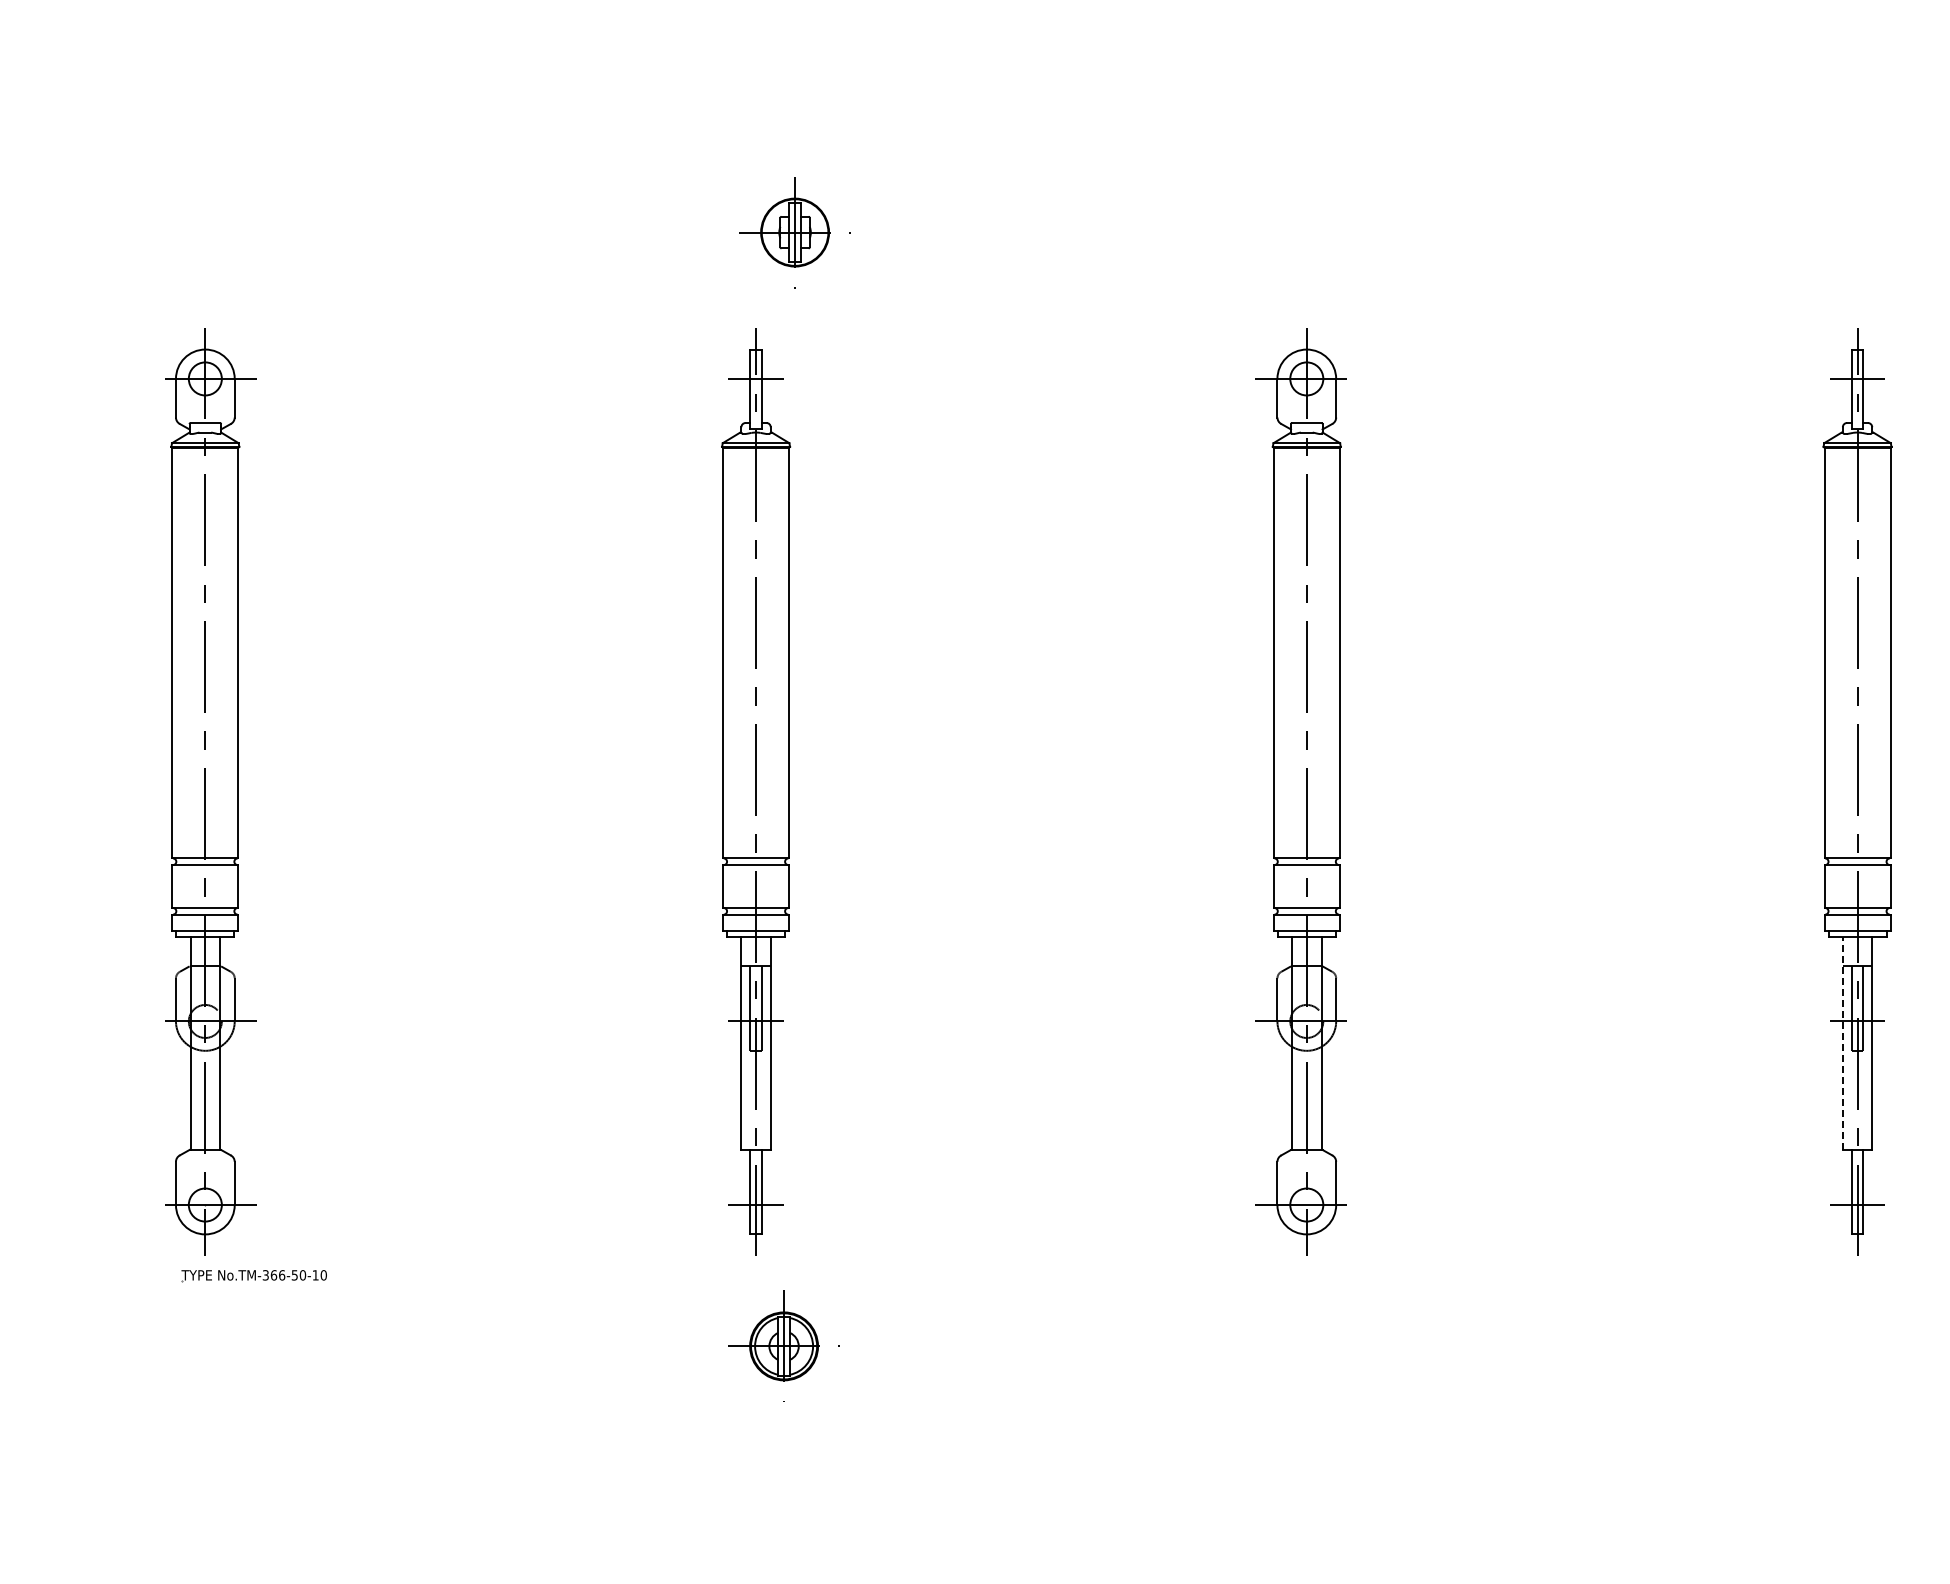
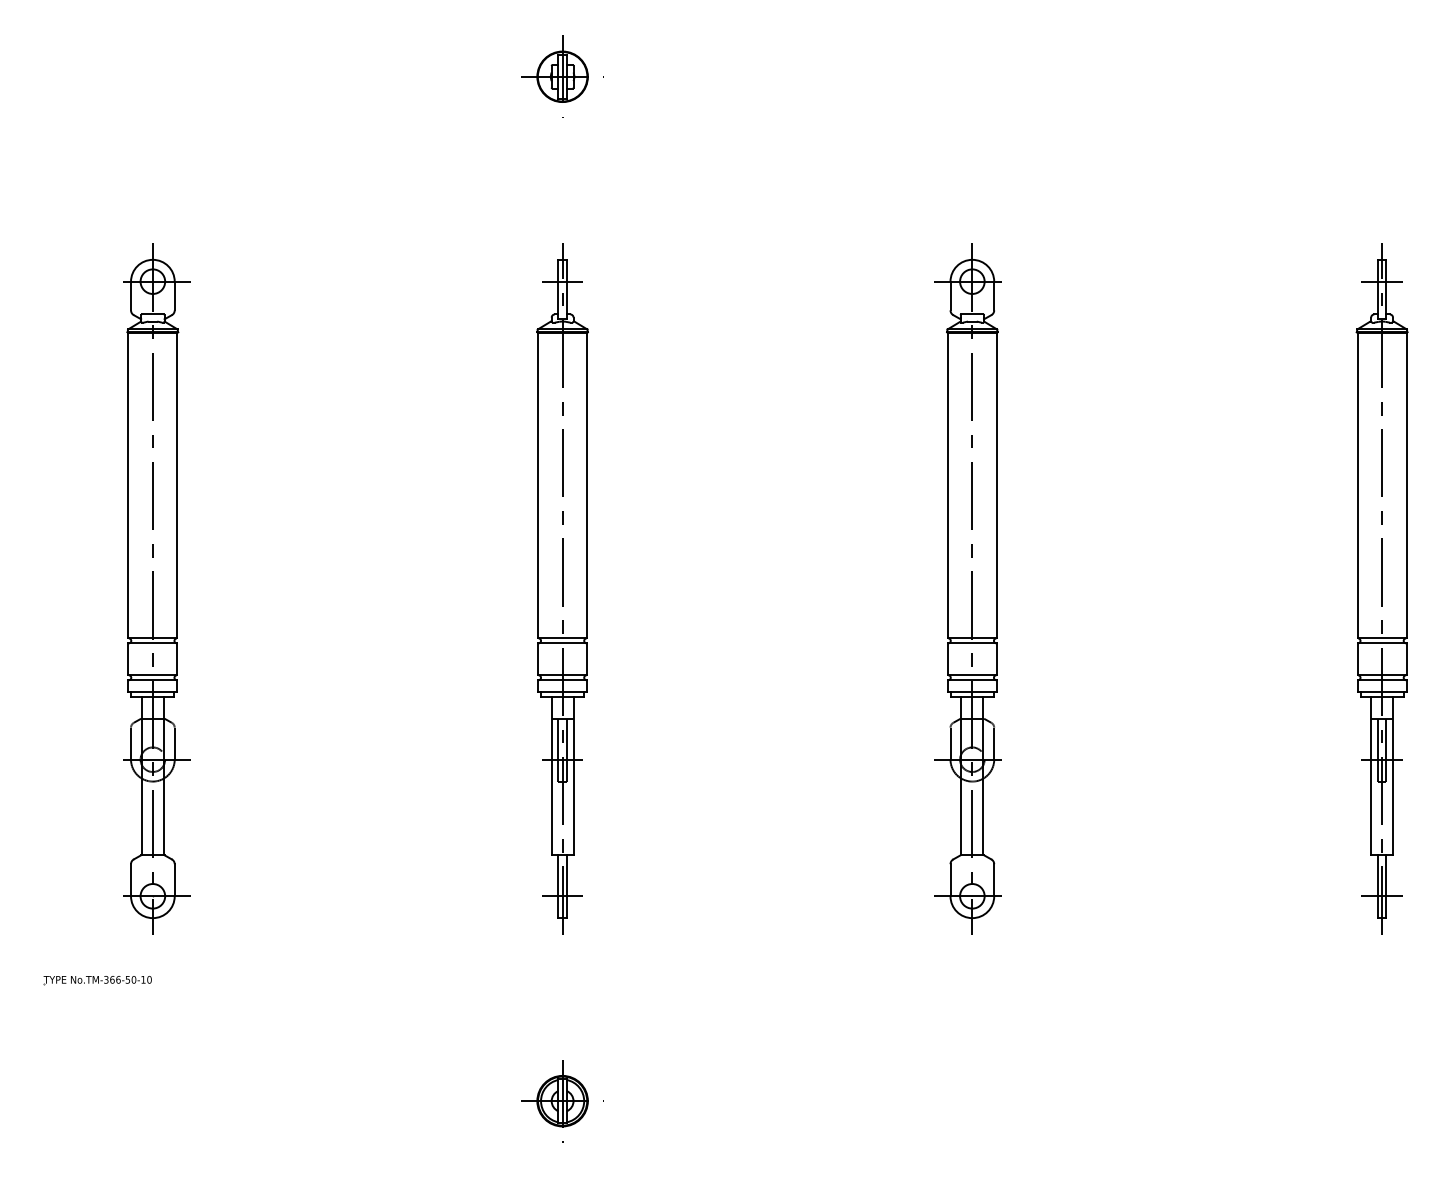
part: (794, 232) -> (562, 76), moved
line: (1842, 1042) -> (1370, 775), dashed -> solid
part: (253, 1276) -> (97, 980), moved
part: (783, 1345) -> (562, 1100), moved

